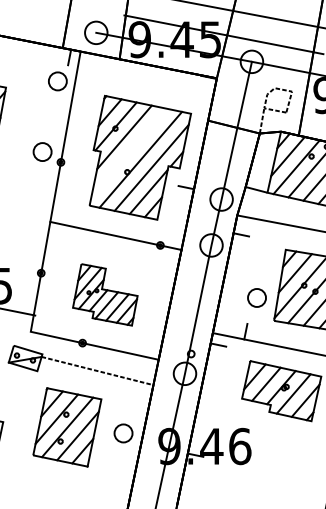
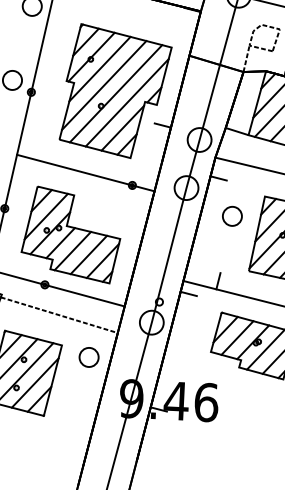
line: (128, 152) -> (103, 85), added
part: (105, 294) -> (71, 234), size x1.43
part: (256, 297) -> (231, 215), moved
part: (123, 433) -> (89, 357), moved

